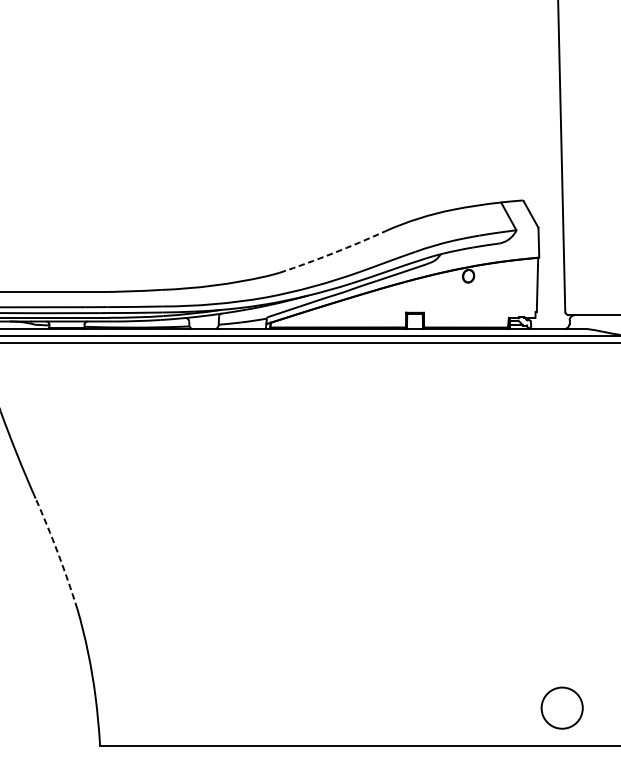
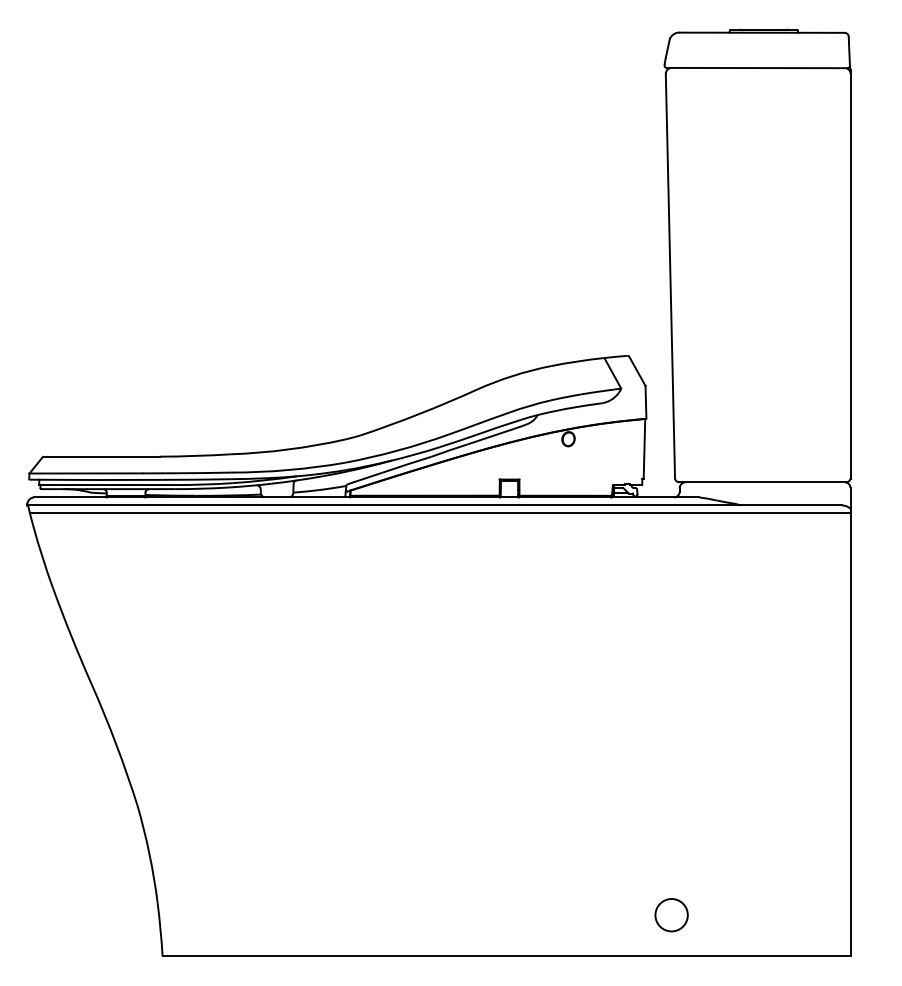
arc: (333, 252) -> (419, 413), dashed -> solid
arc: (58, 553) -> (116, 744), dashed -> solid
circle: (562, 708) -> (671, 915), size x0.71

